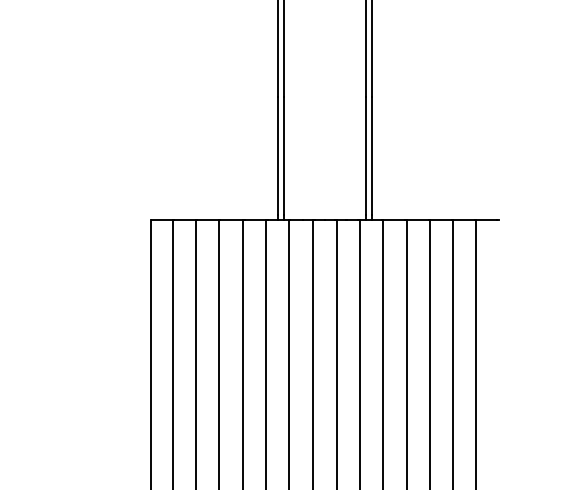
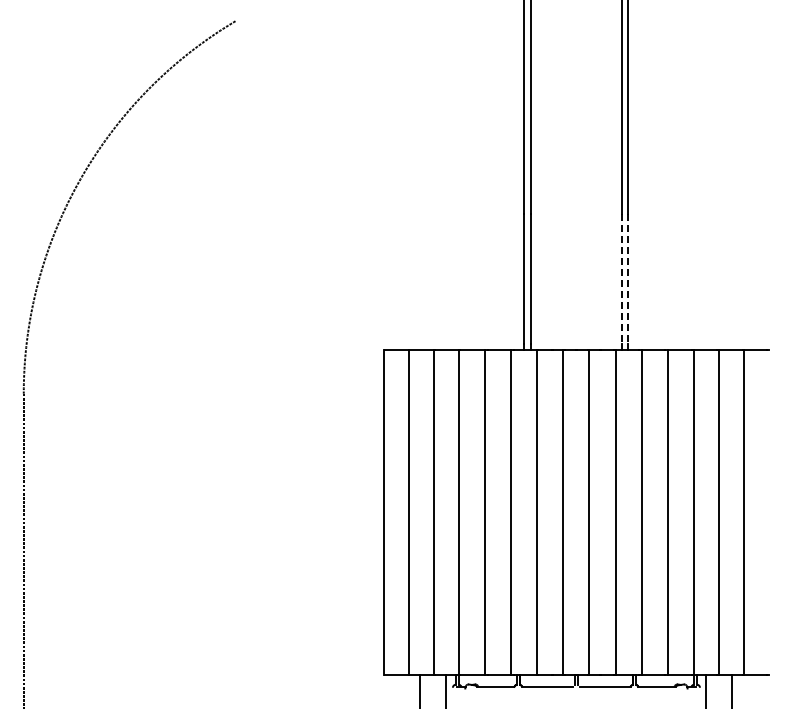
line: (365, 155) -> (621, 279), solid -> dashed
line: (371, 155) -> (628, 279), solid -> dashed

